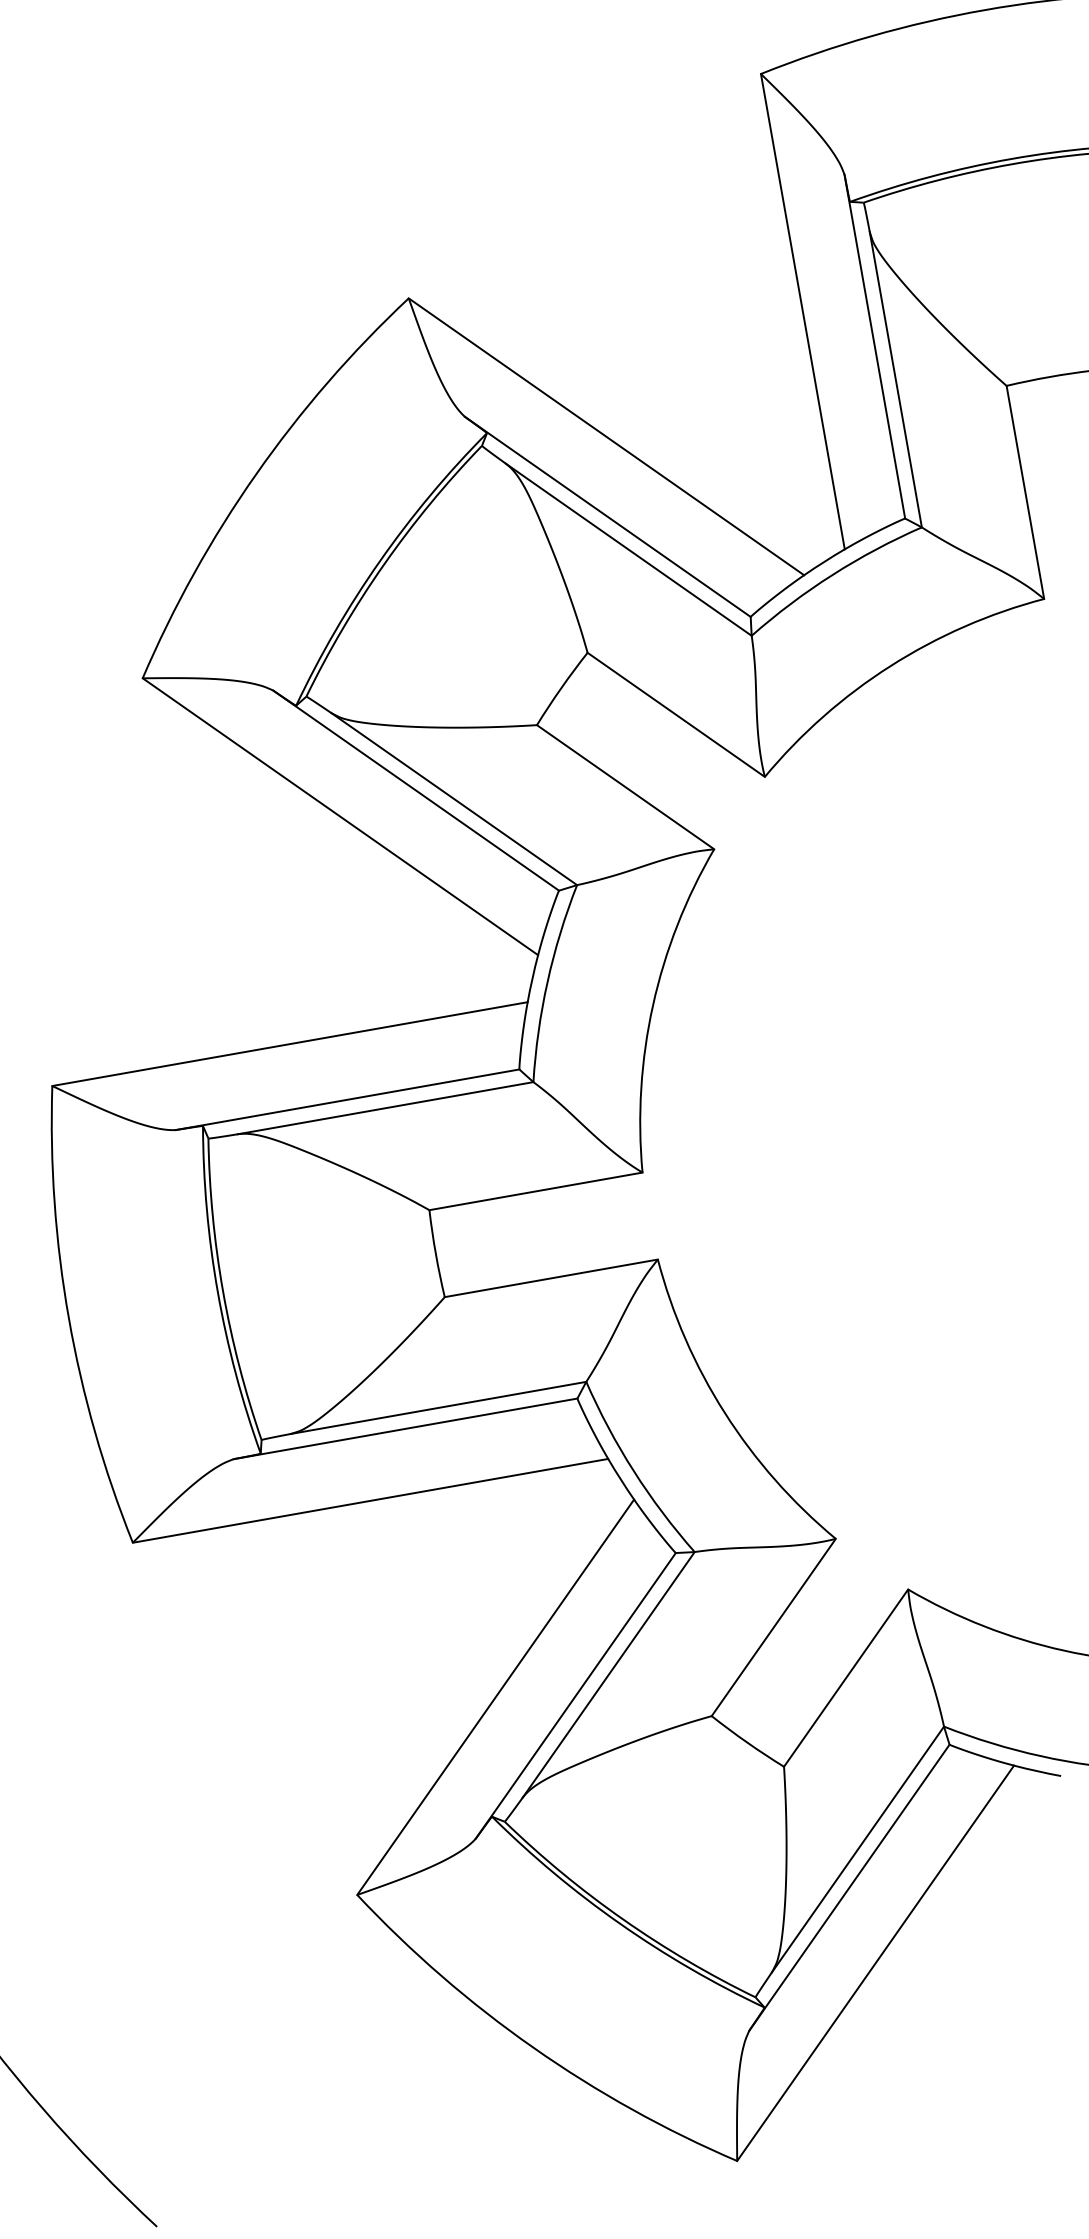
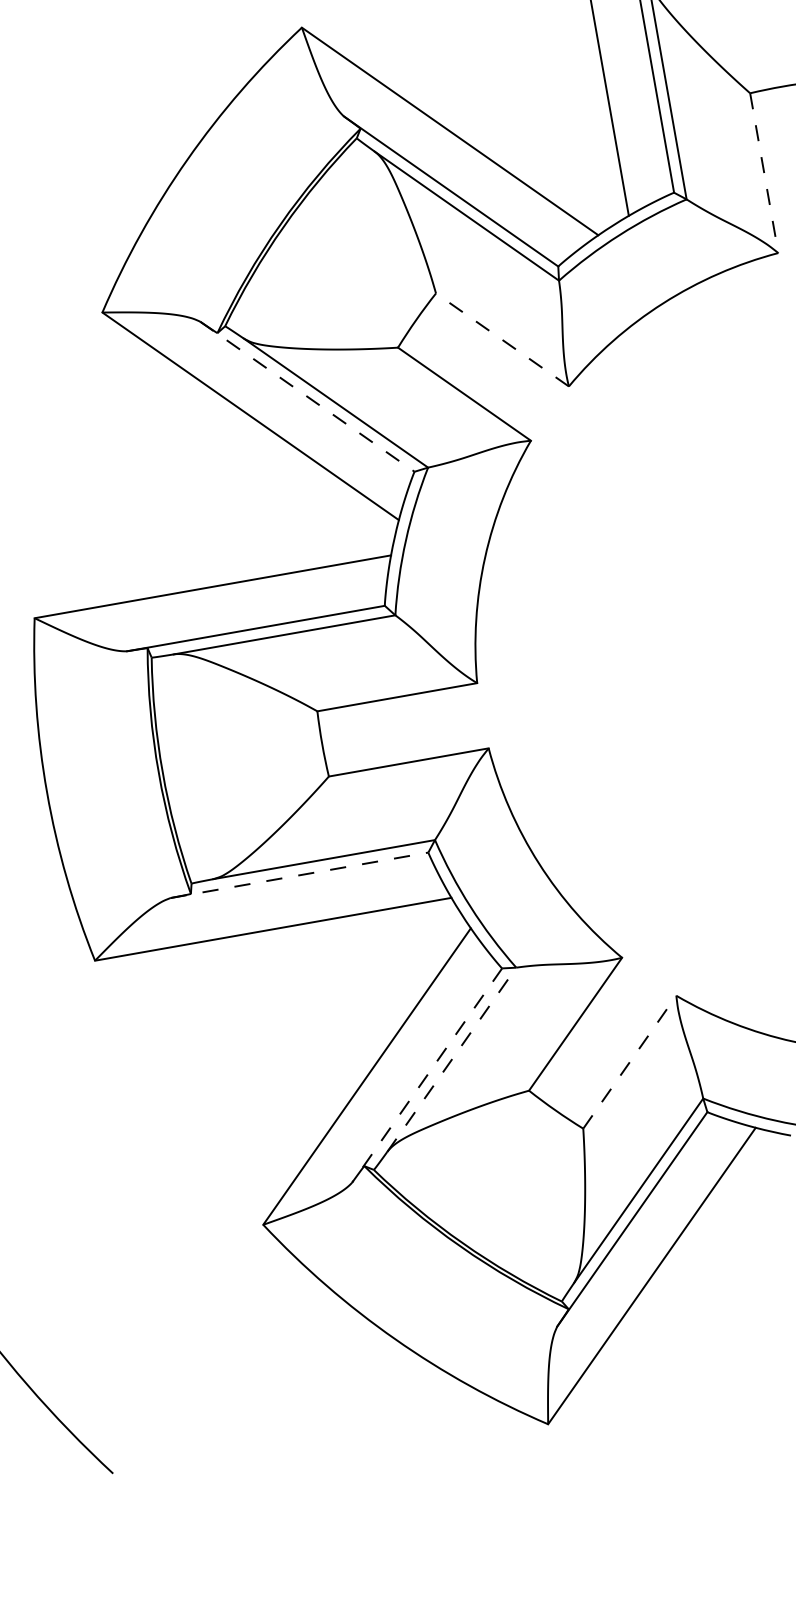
line: (1025, 492) -> (764, 173), solid -> dashed
line: (675, 714) -> (501, 339), solid -> dashed
line: (416, 790) -> (307, 396), solid -> dashed
line: (405, 1428) -> (299, 875), solid -> dashed
line: (608, 1674) -> (451, 1059), solid -> dashed
line: (846, 1677) -> (630, 1061), solid -> dashed
line: (575, 1695) -> (426, 1075), solid -> dashed

